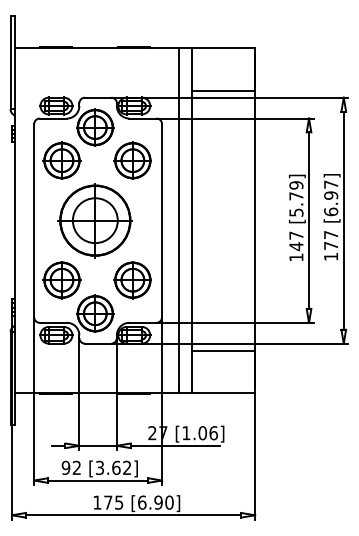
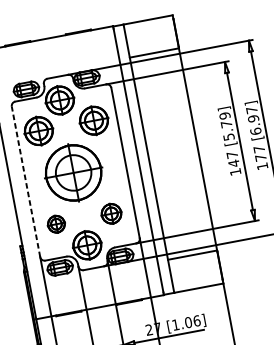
line: (34, 220) -> (26, 181), solid -> dashed
part: (61, 280) -> (56, 224), size x0.6
part: (132, 280) -> (111, 214), size x0.7

